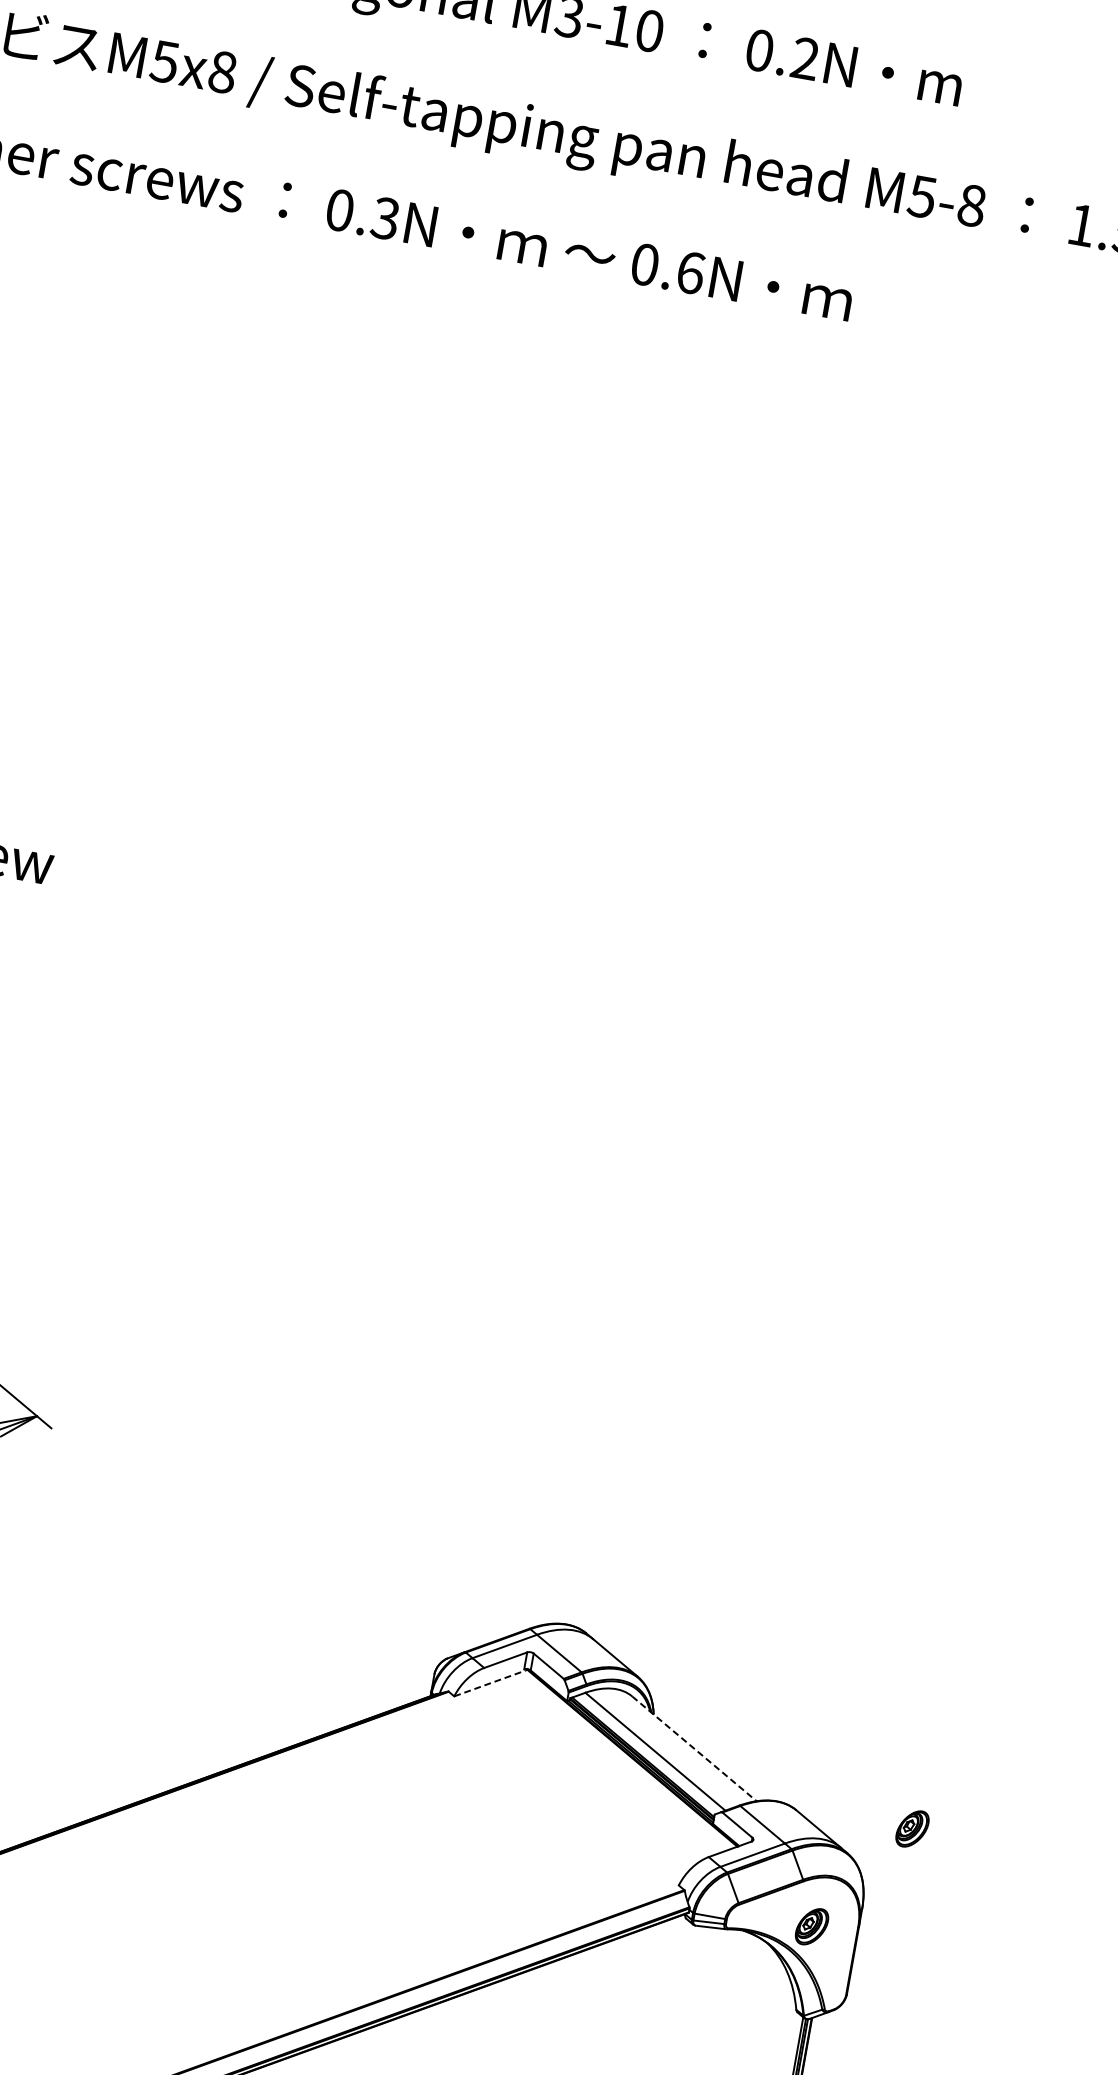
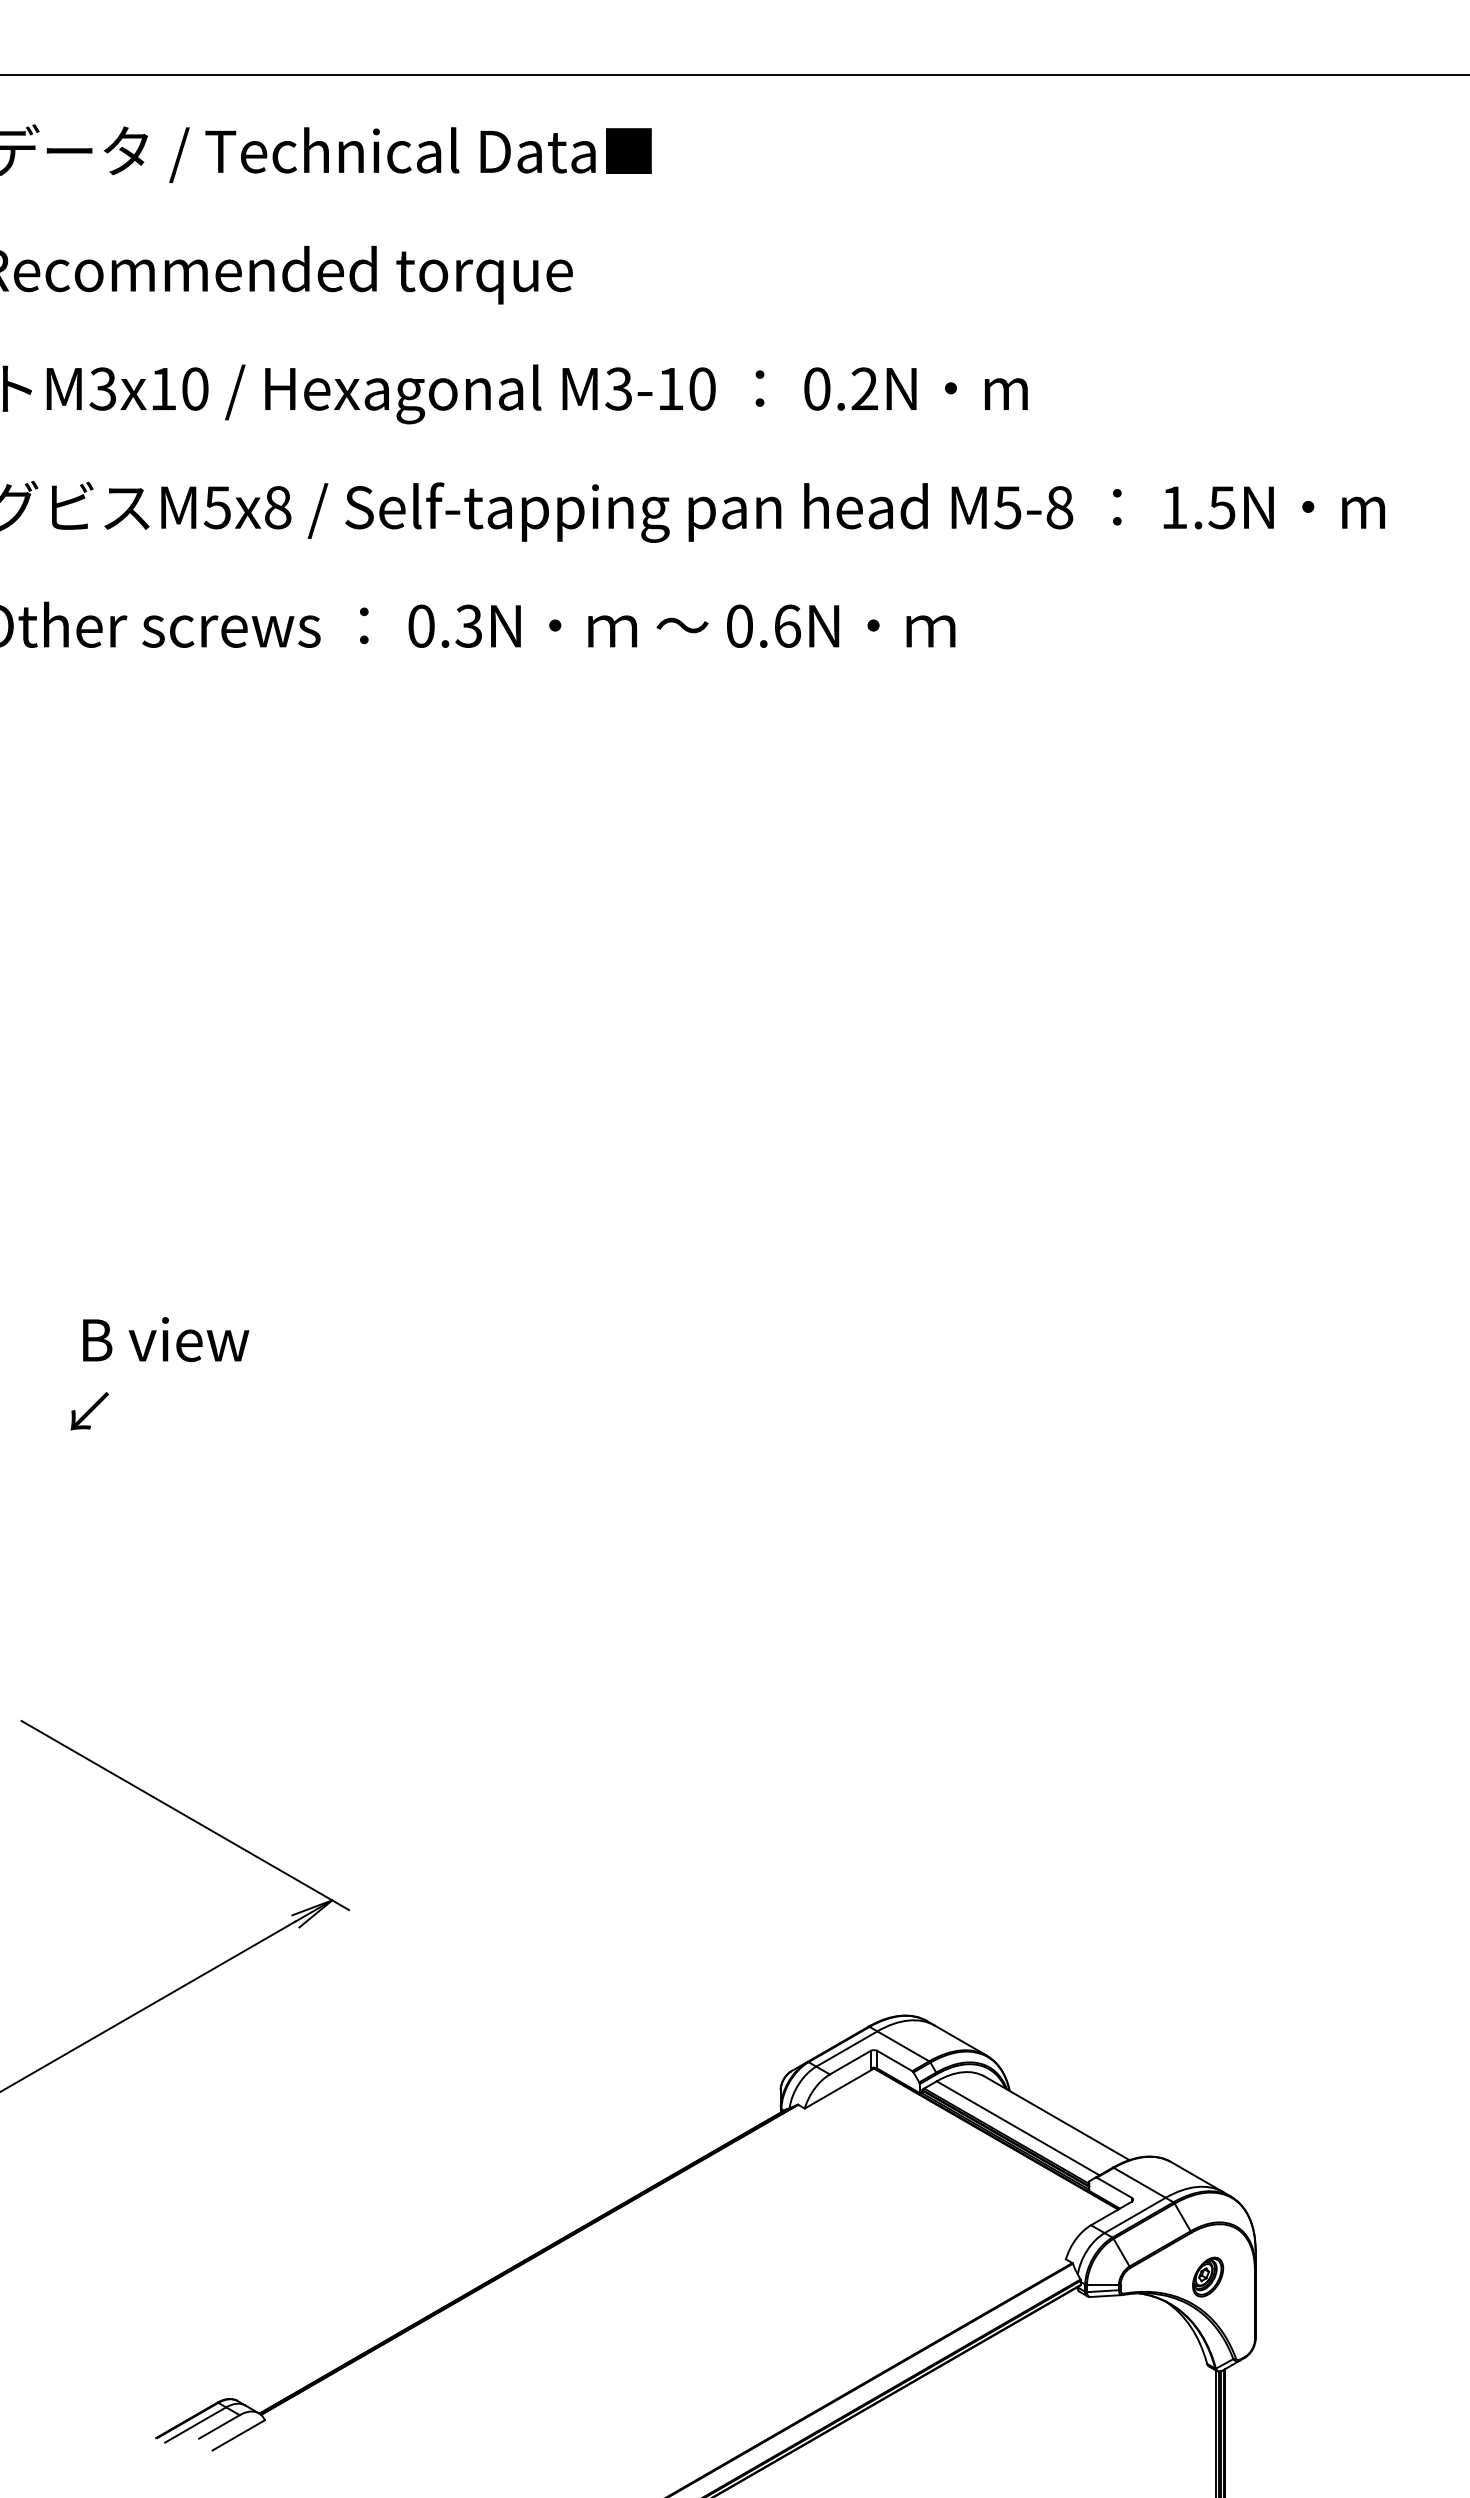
line: (490, 1682) -> (838, 2088), dashed -> solid
line: (694, 1749) -> (1057, 2118), dashed -> solid
part: (913, 1828) -> (1292, 2159), removed

